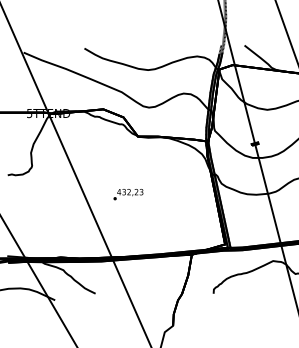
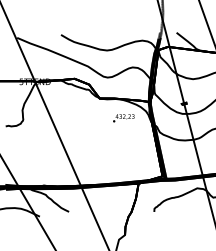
text: (128, 194) -> (123, 118), moved

